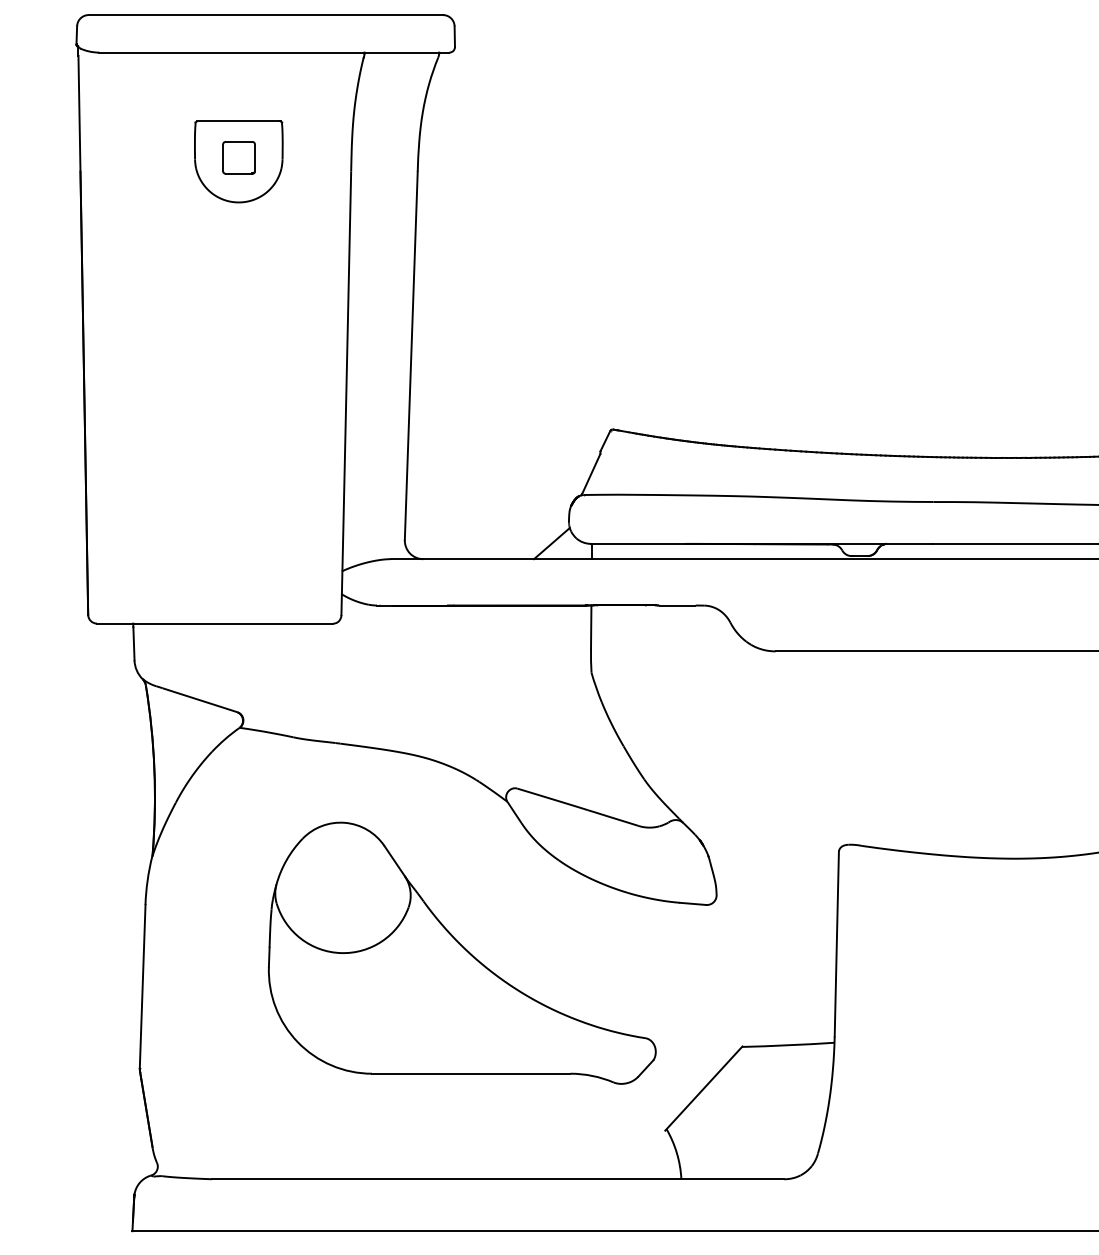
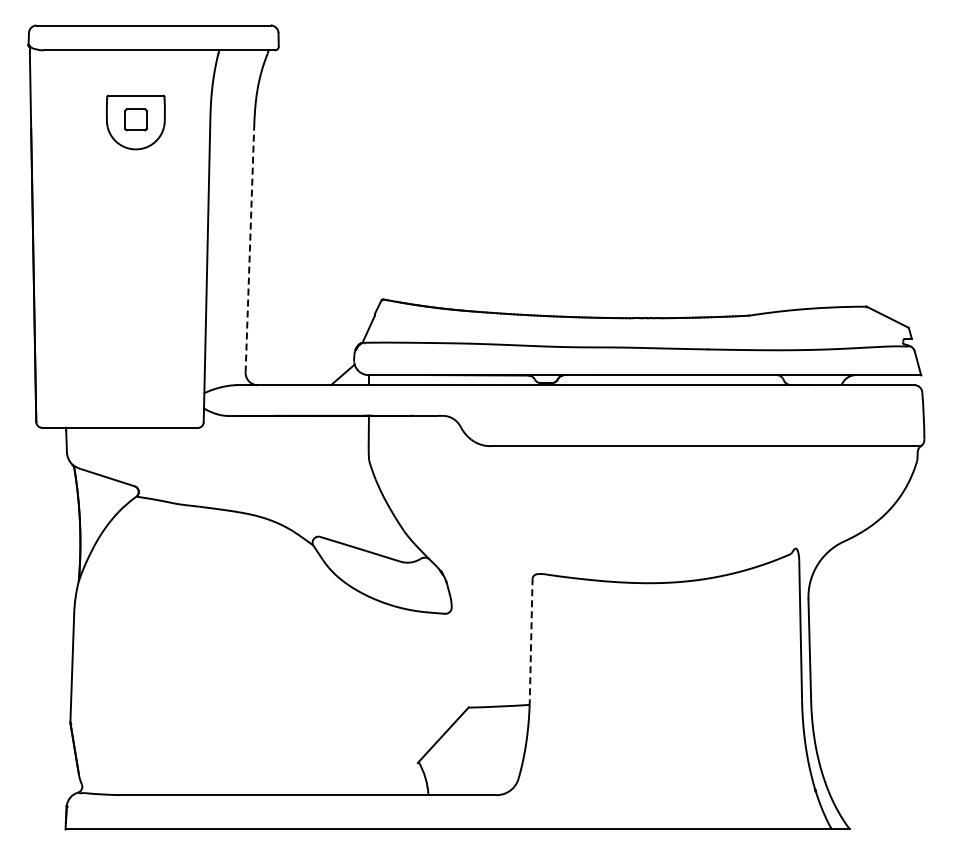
line: (410, 355) -> (249, 250), solid -> dashed
line: (837, 945) -> (531, 640), solid -> dashed
part: (462, 952) -> (283, 645), removed

